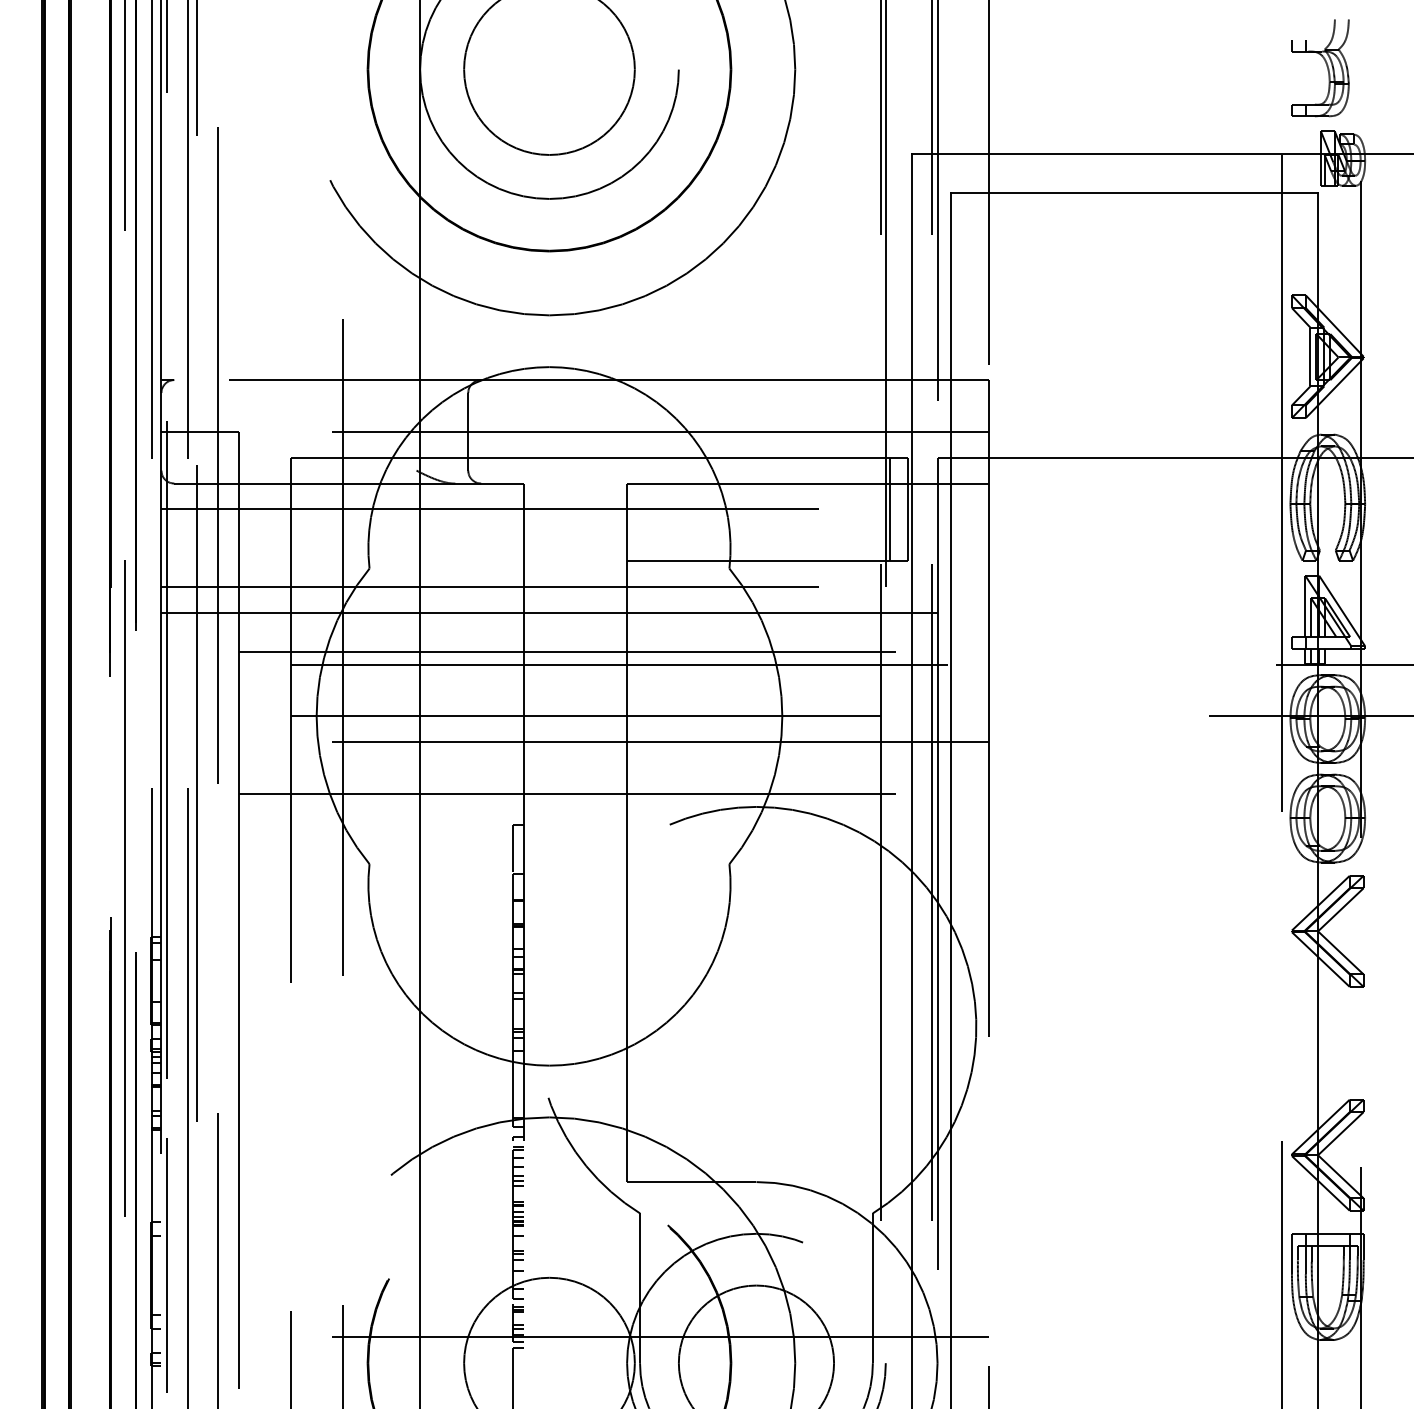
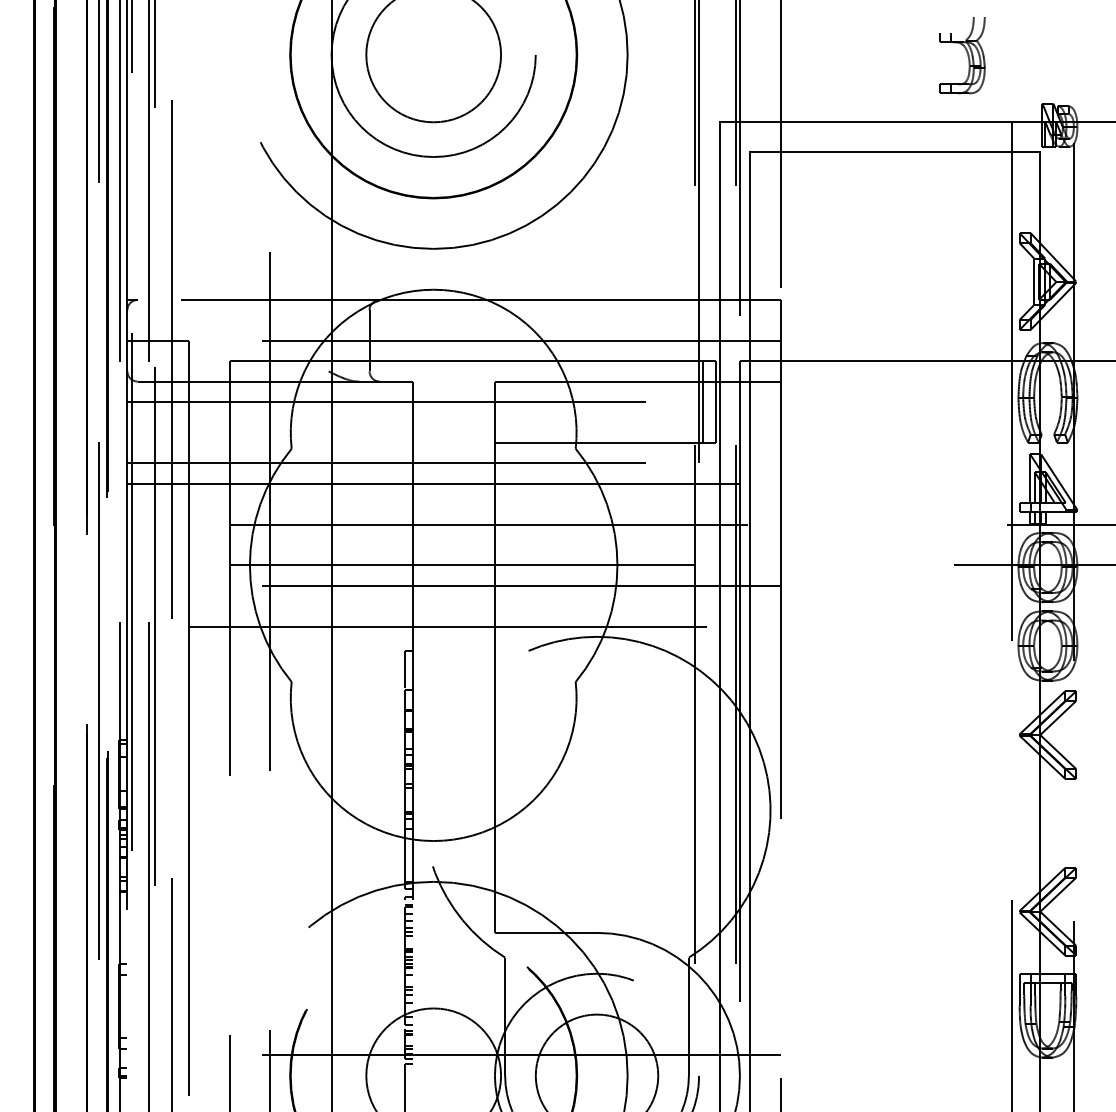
part: (1326, 66) -> (967, 54), moved
line: (614, 651) -> (484, 514), removed
line: (166, 1265) -> (131, 998), removed

